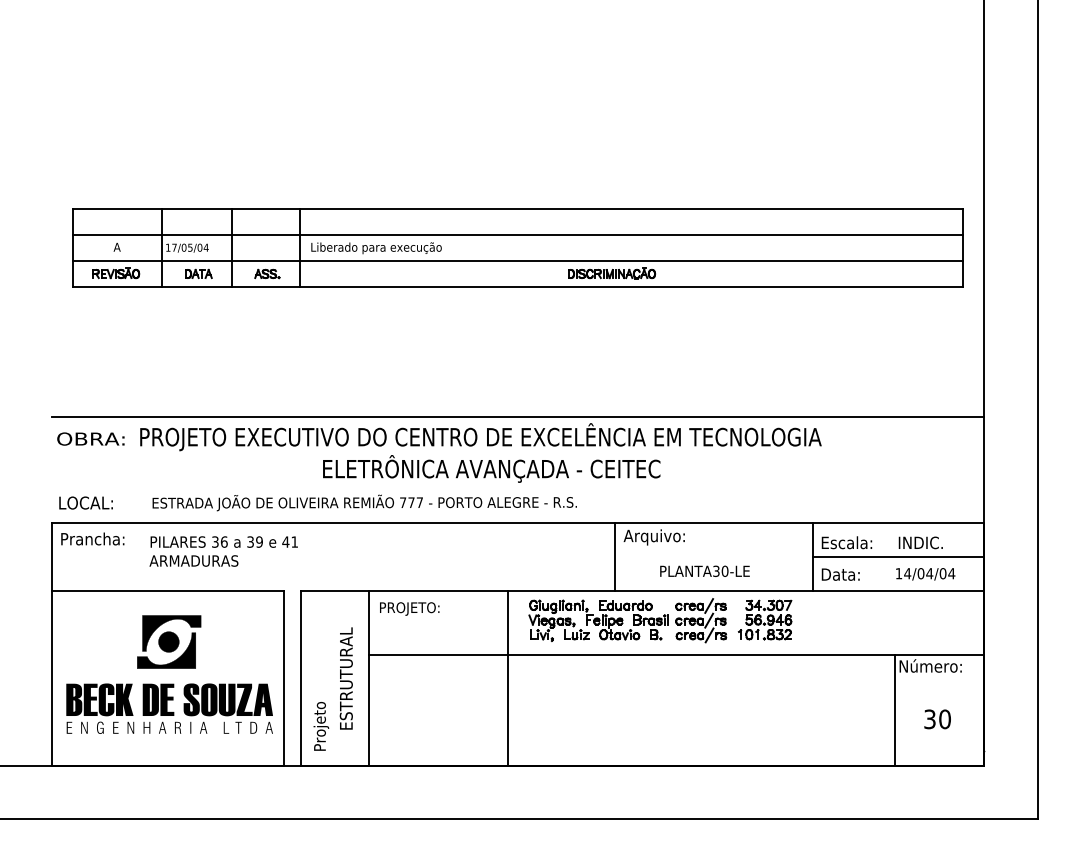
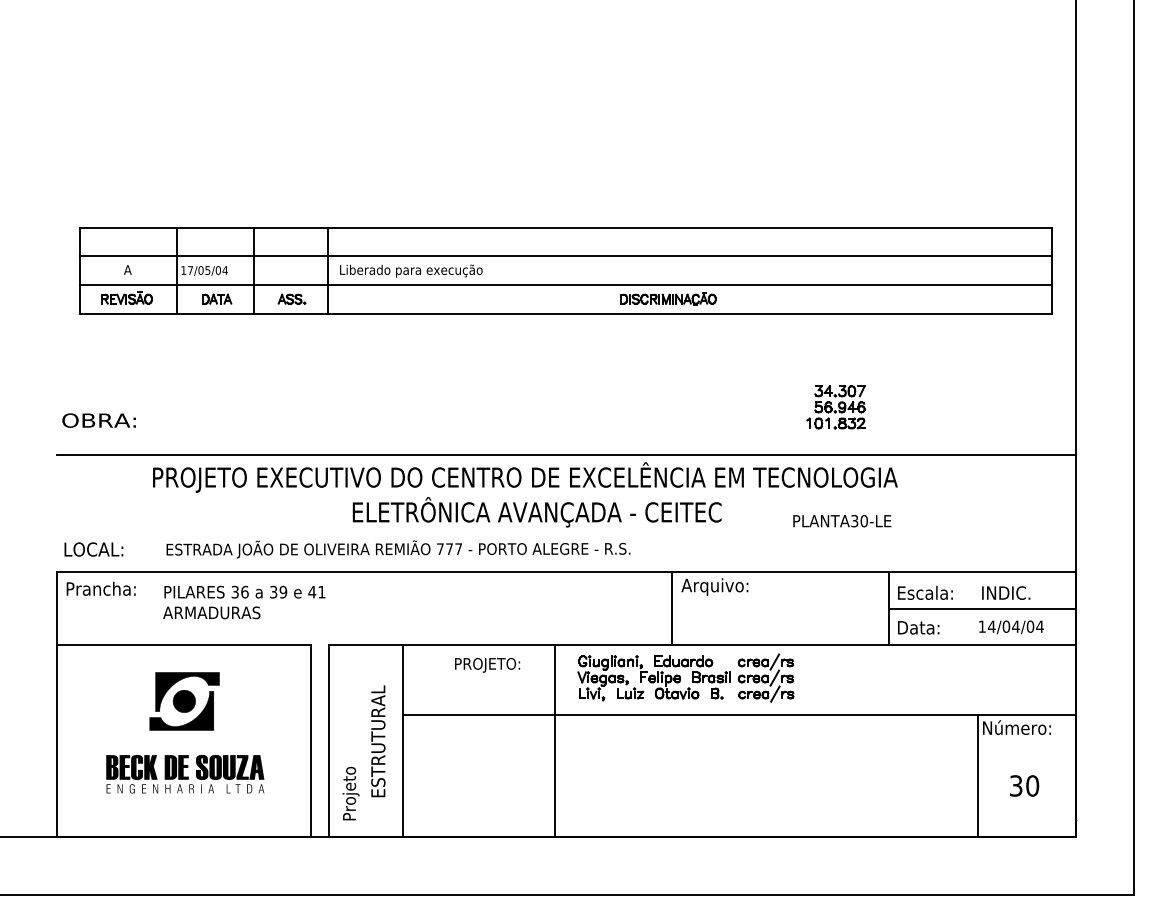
text: (90, 438) -> (98, 420), moved
text: (705, 571) -> (842, 521), moved
text: (409, 609) -> (487, 665), moved
part: (764, 620) -> (835, 407), moved
part: (169, 707) -> (185, 773), size x0.7

